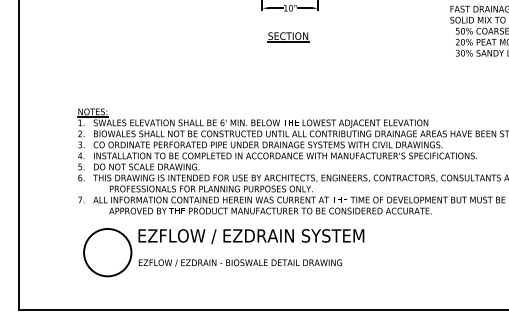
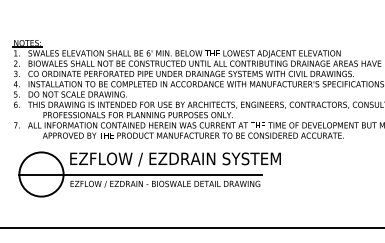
line: (214, 252) -> (141, 174), added

